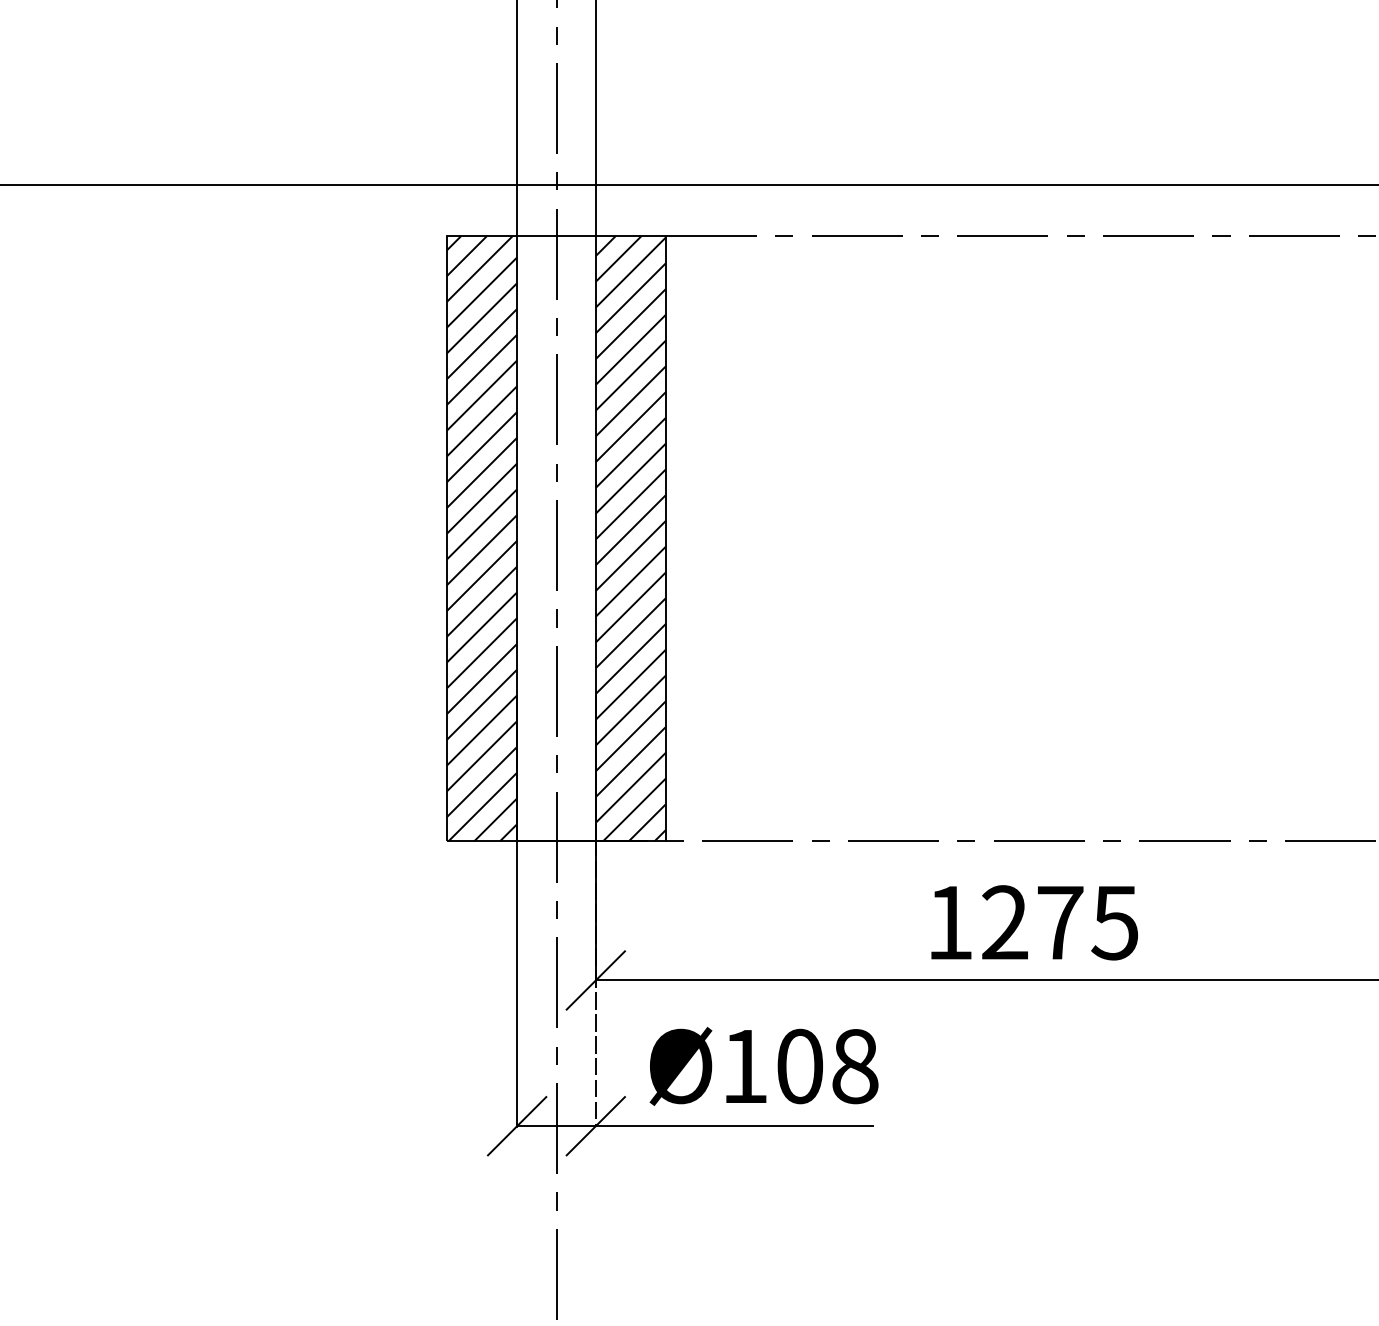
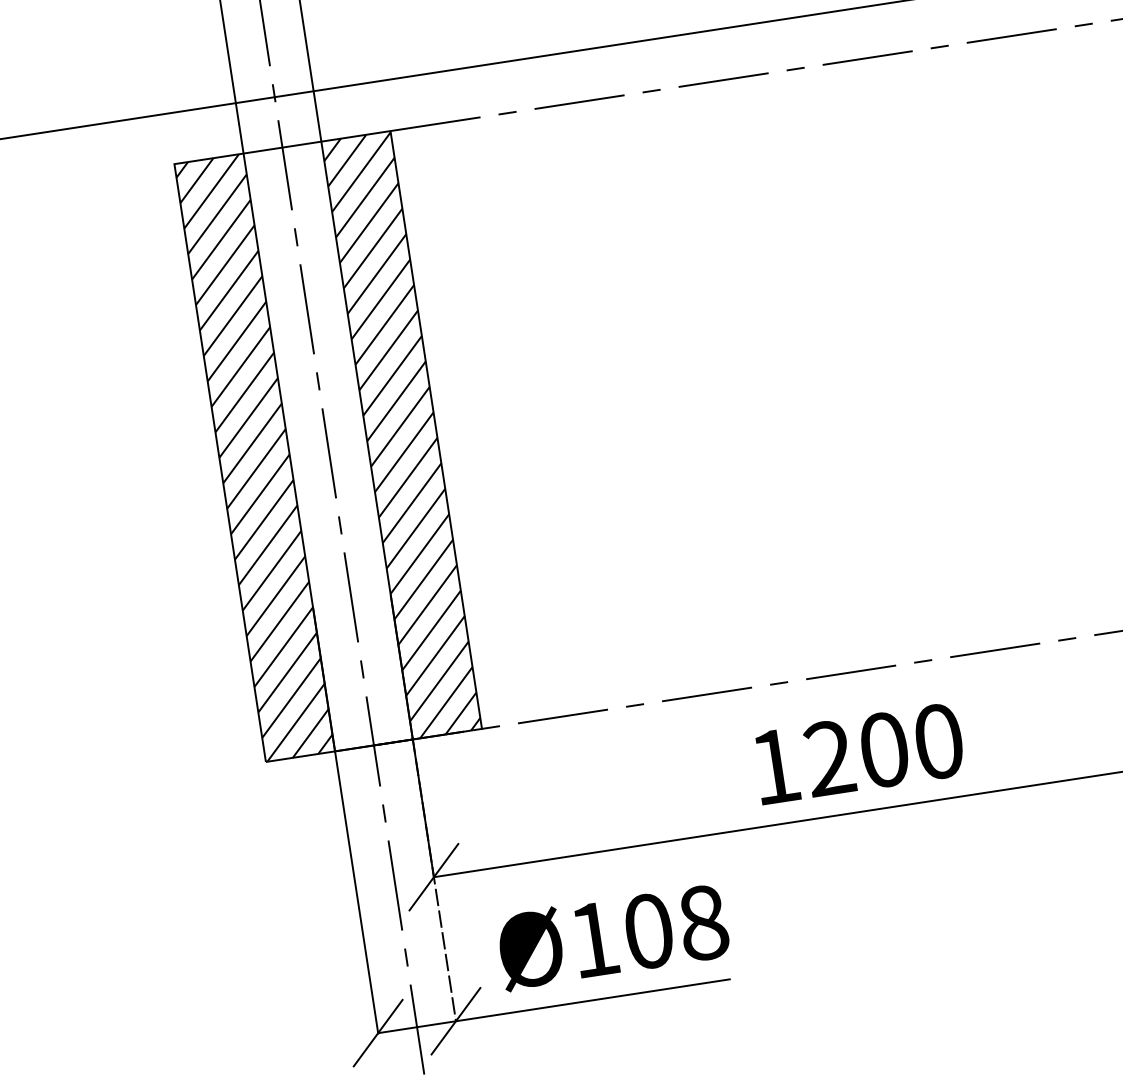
text: (1088, 922) -> (912, 745), 1275 -> 1200

